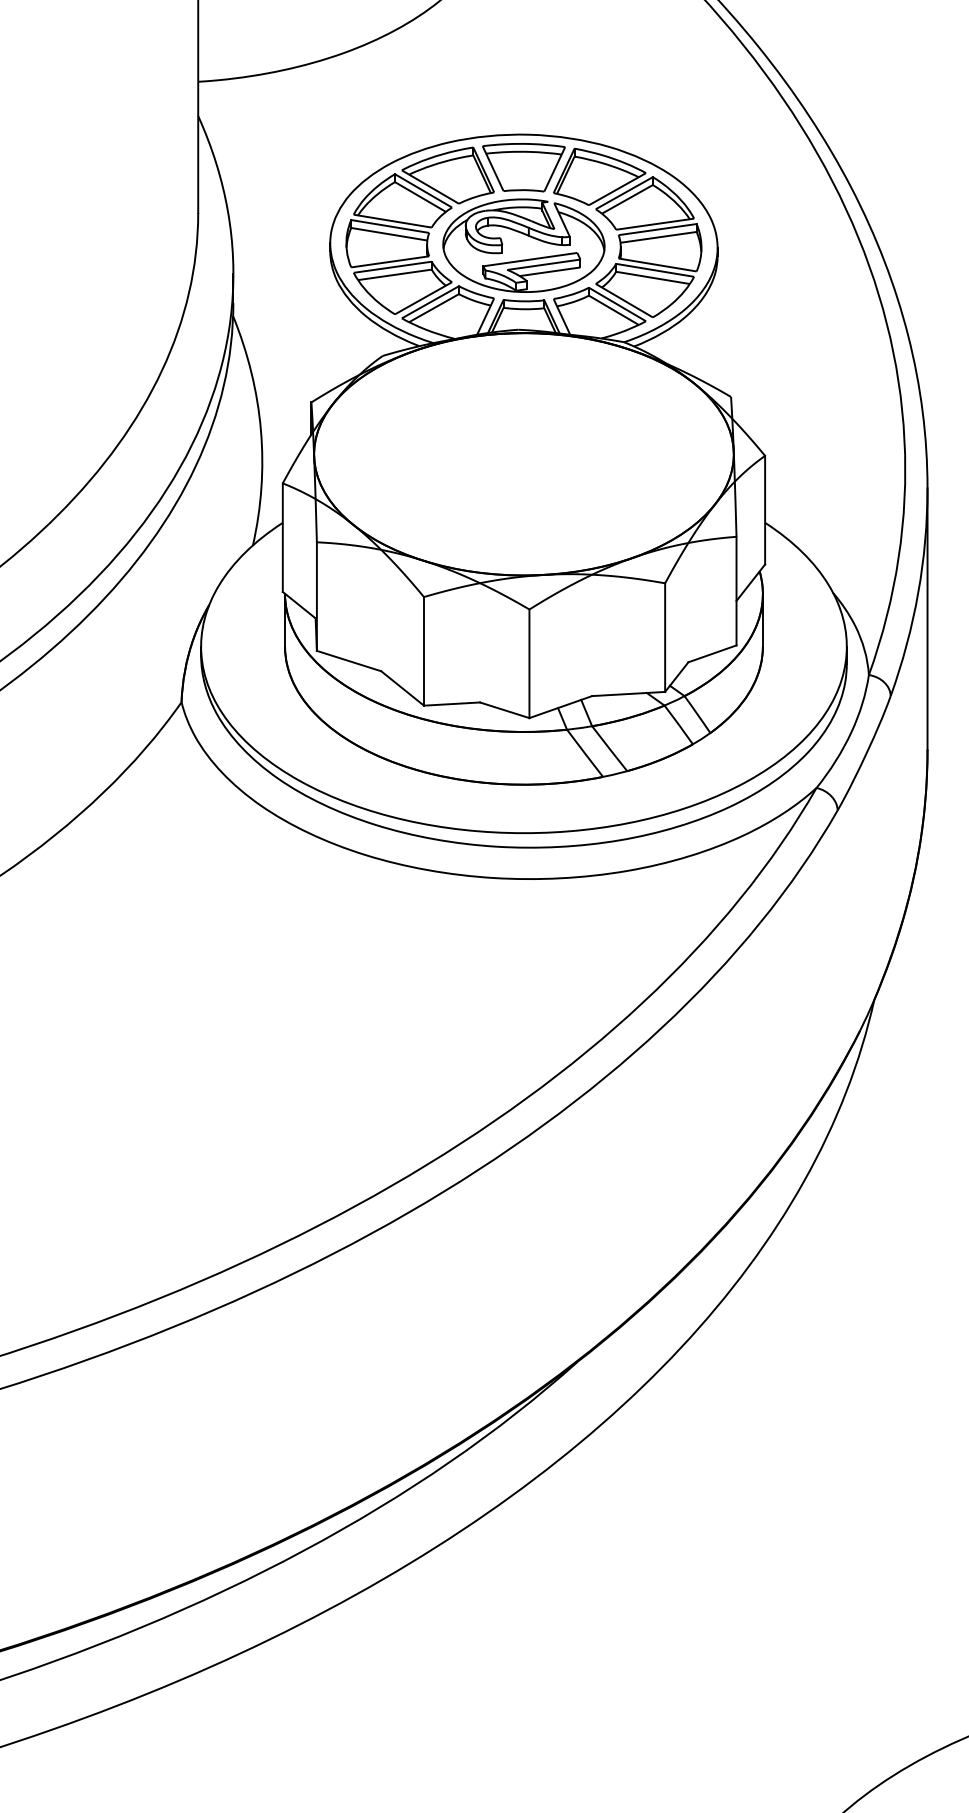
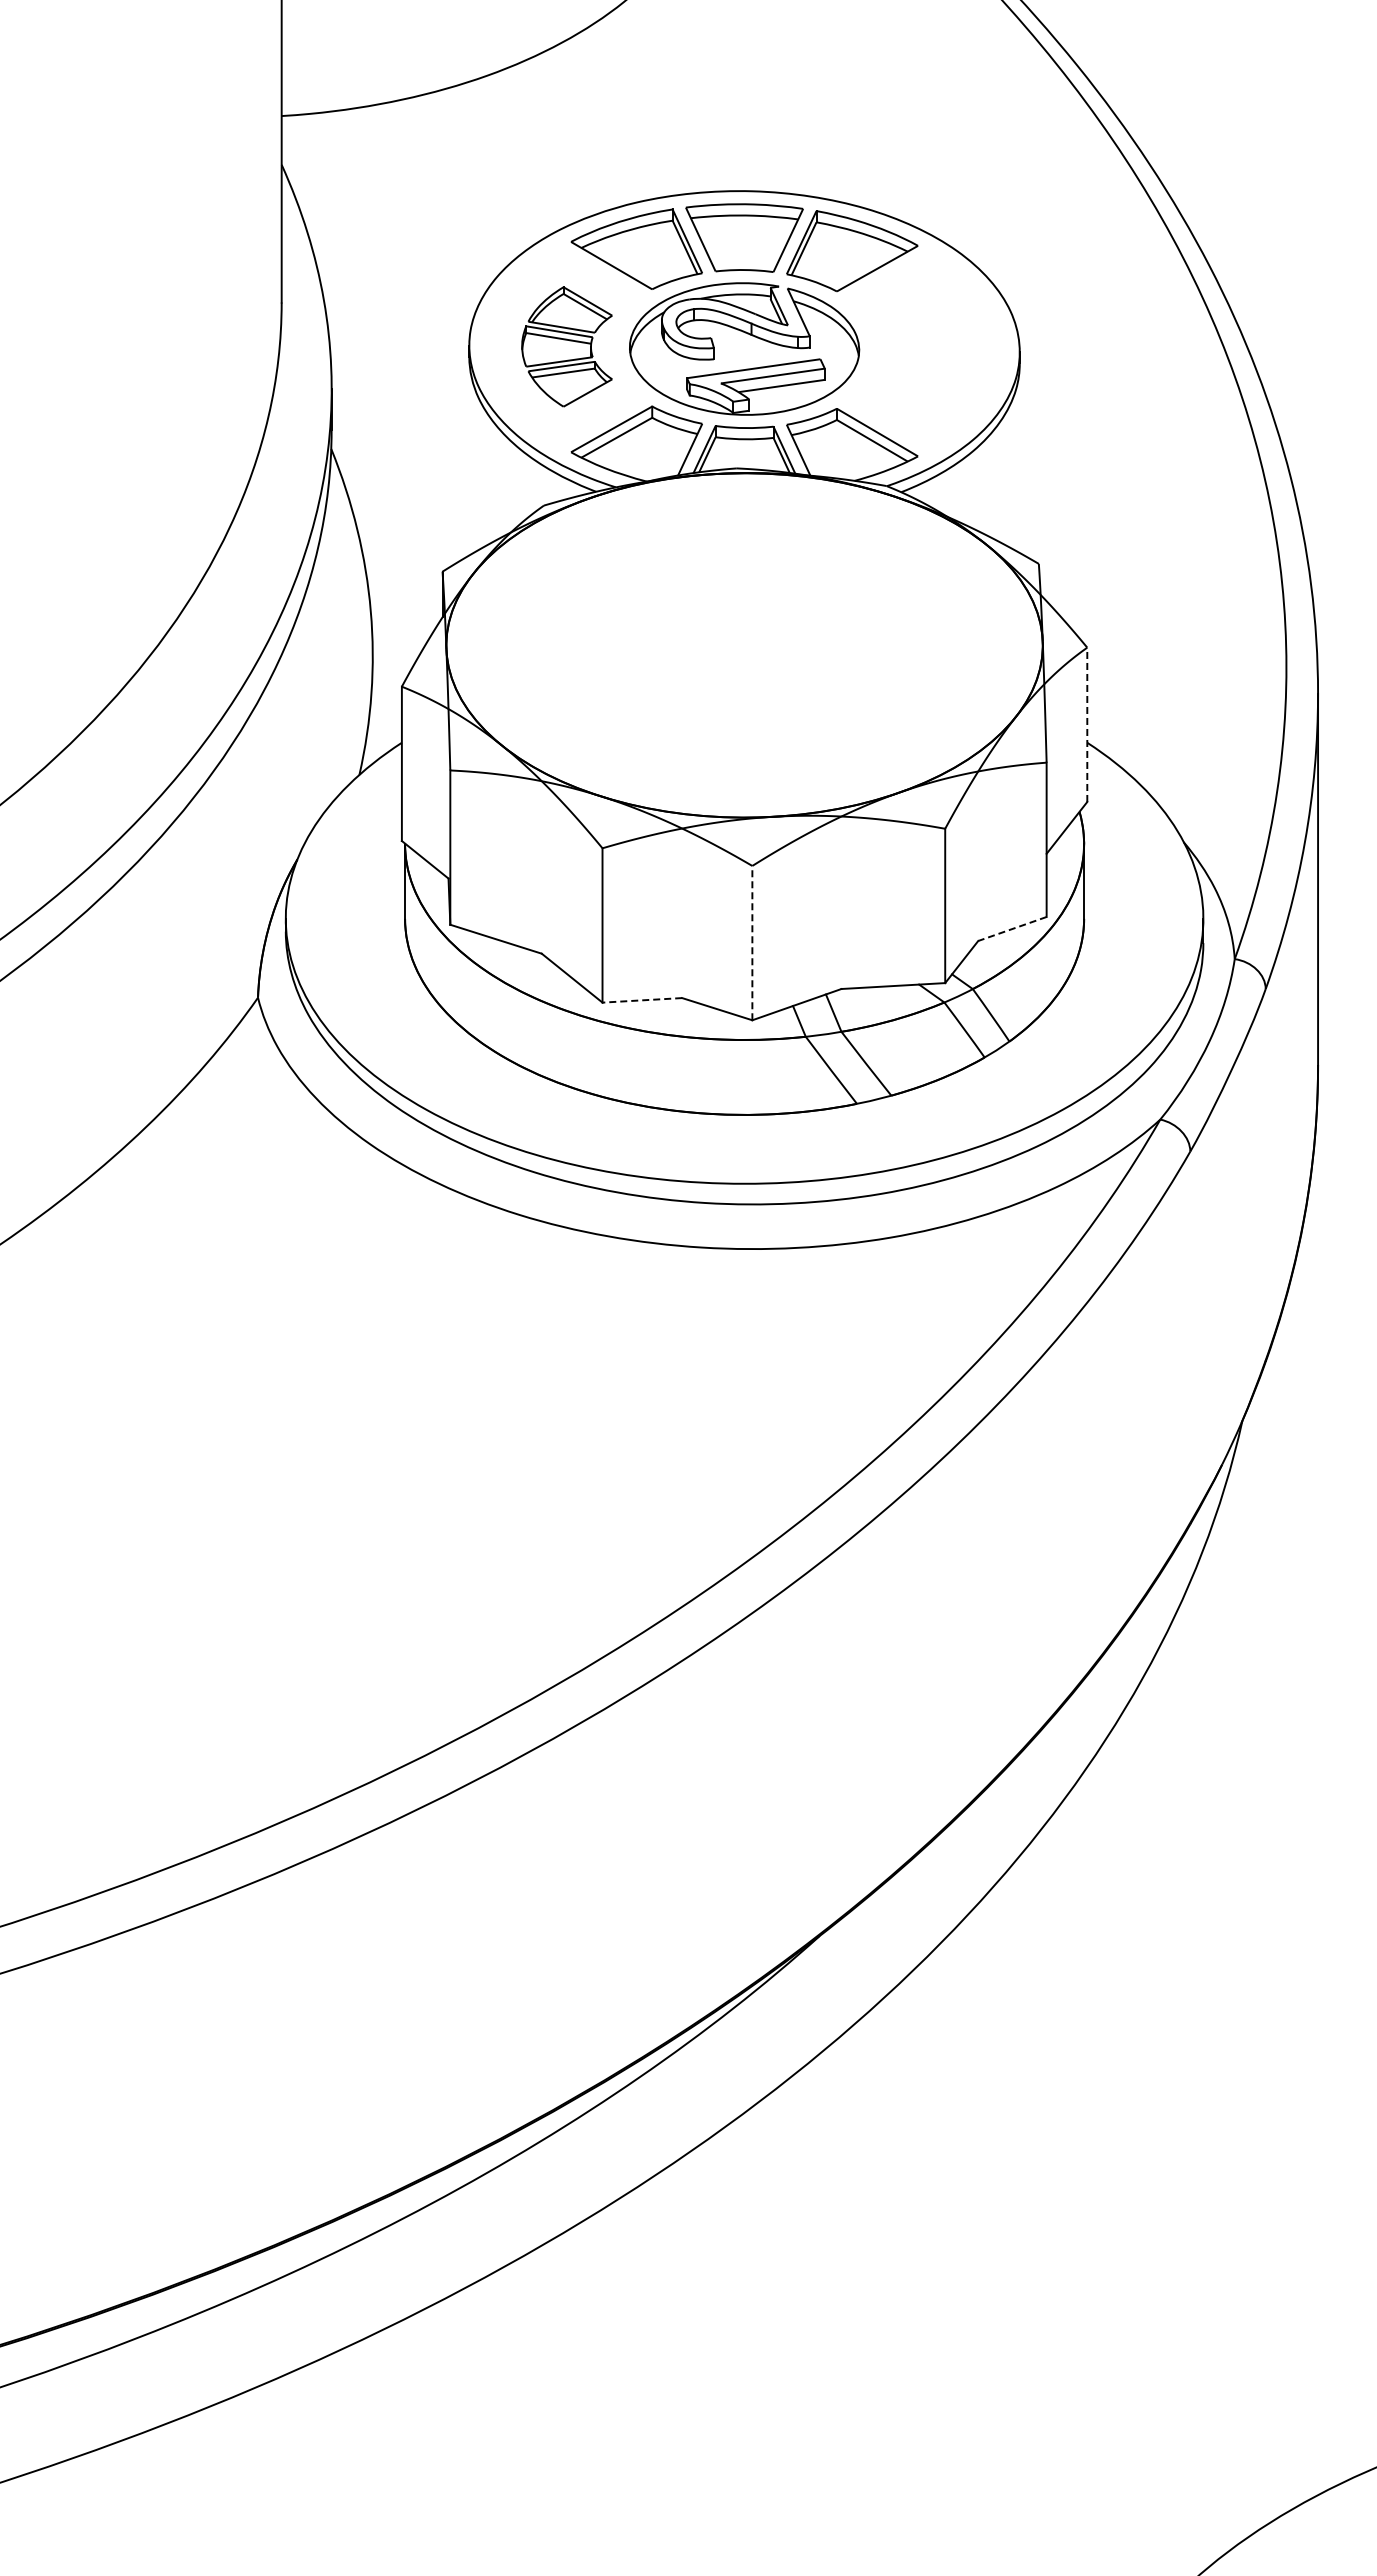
part: (398, 243) -> (566, 346), size x0.6
part: (648, 247) -> (921, 351), removed
line: (765, 509) -> (1087, 724), solid -> dashed
line: (711, 654) -> (1011, 929), solid -> dashed
line: (529, 663) -> (752, 942), solid -> dashed
line: (452, 704) -> (642, 1000), solid -> dashed

